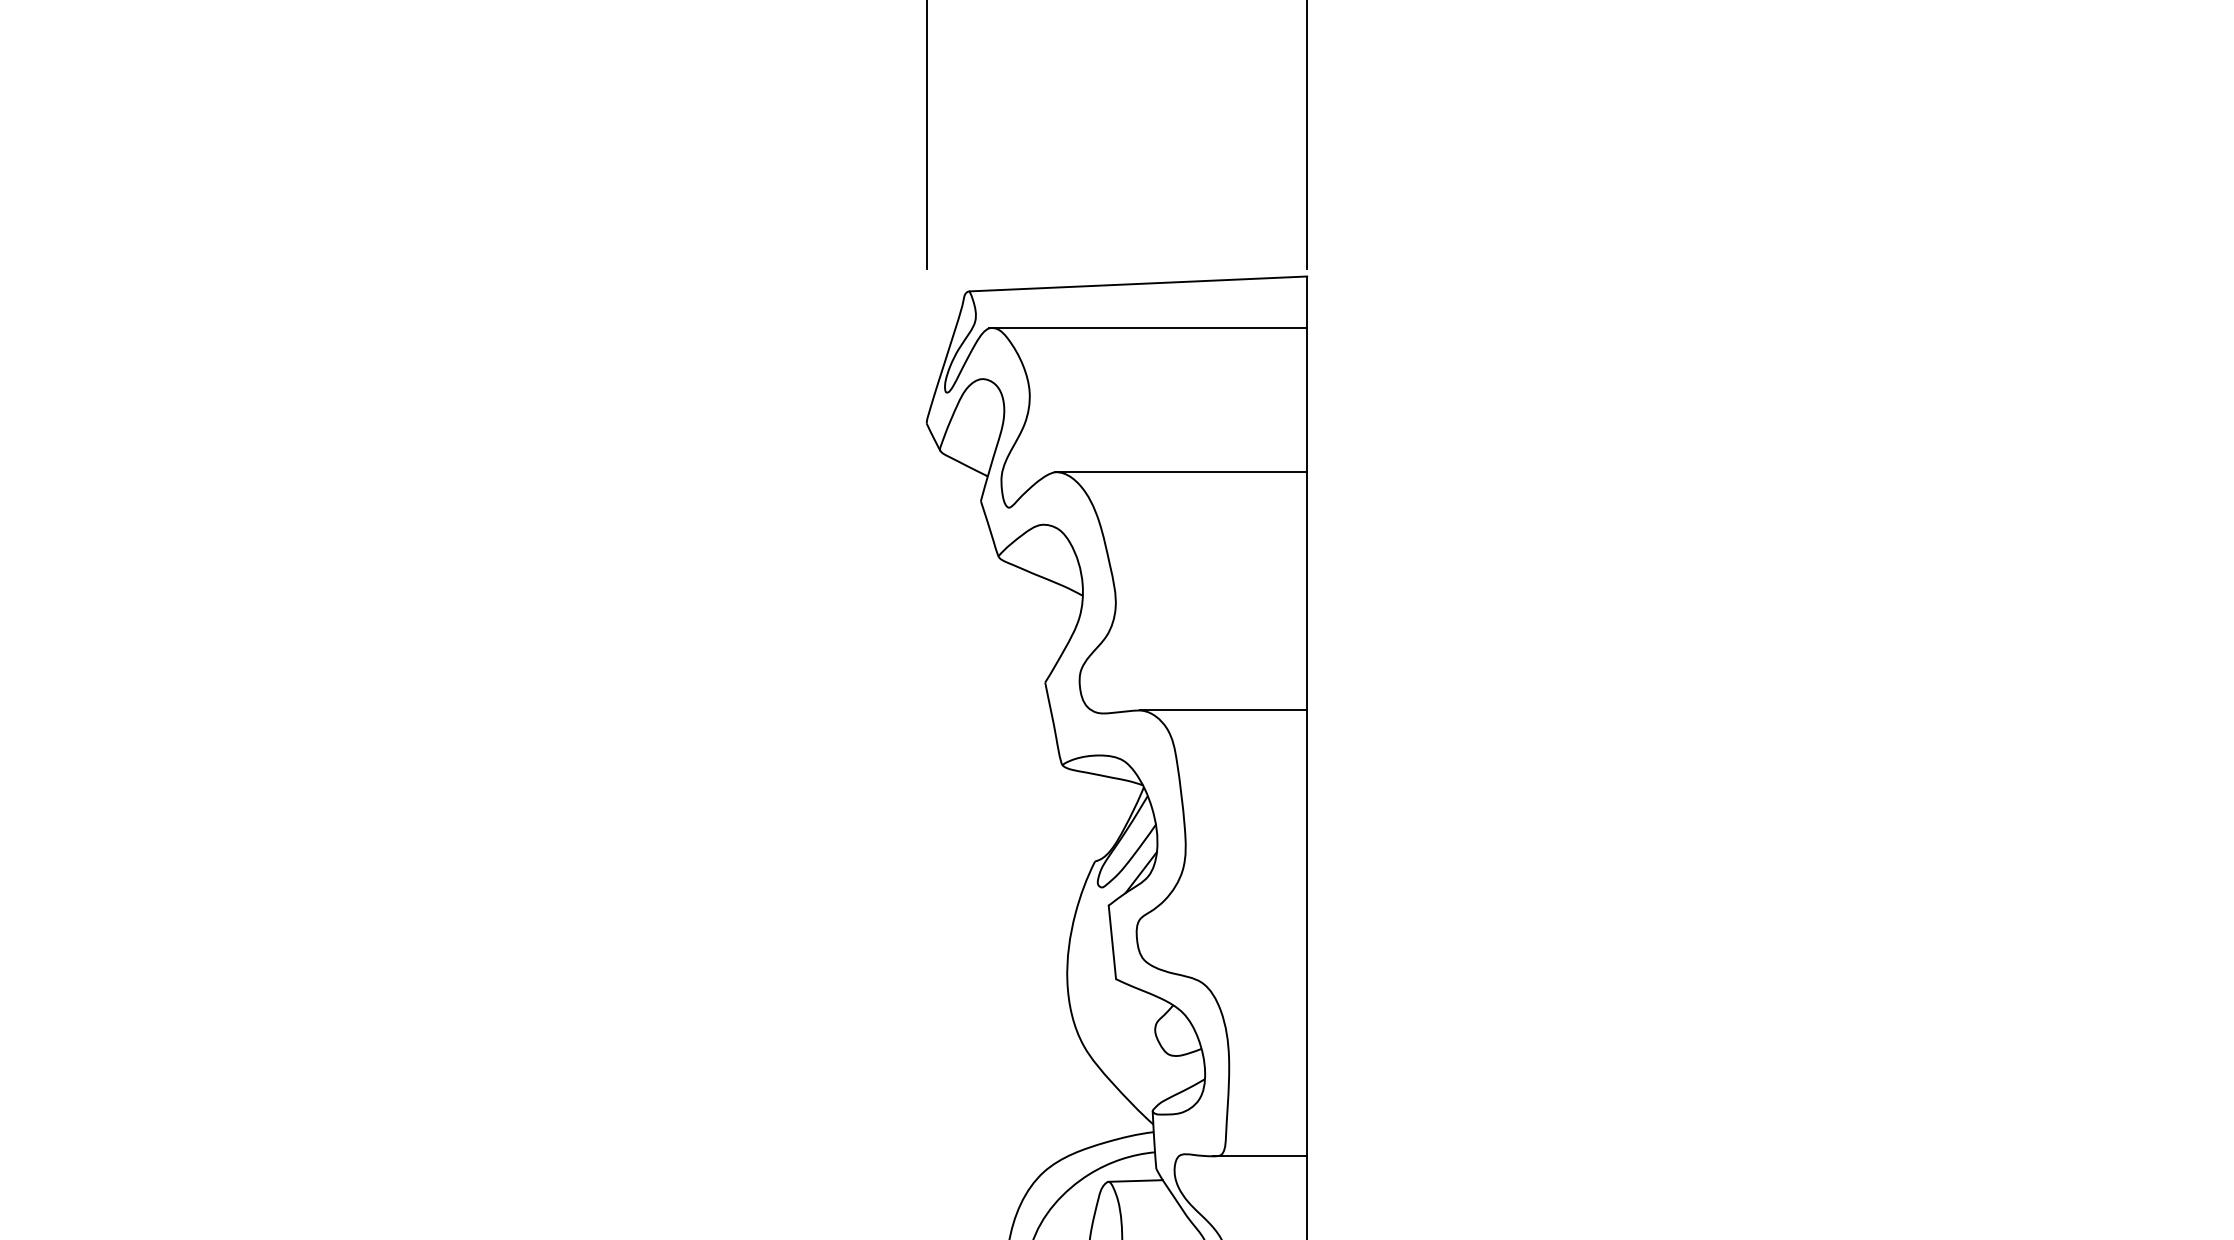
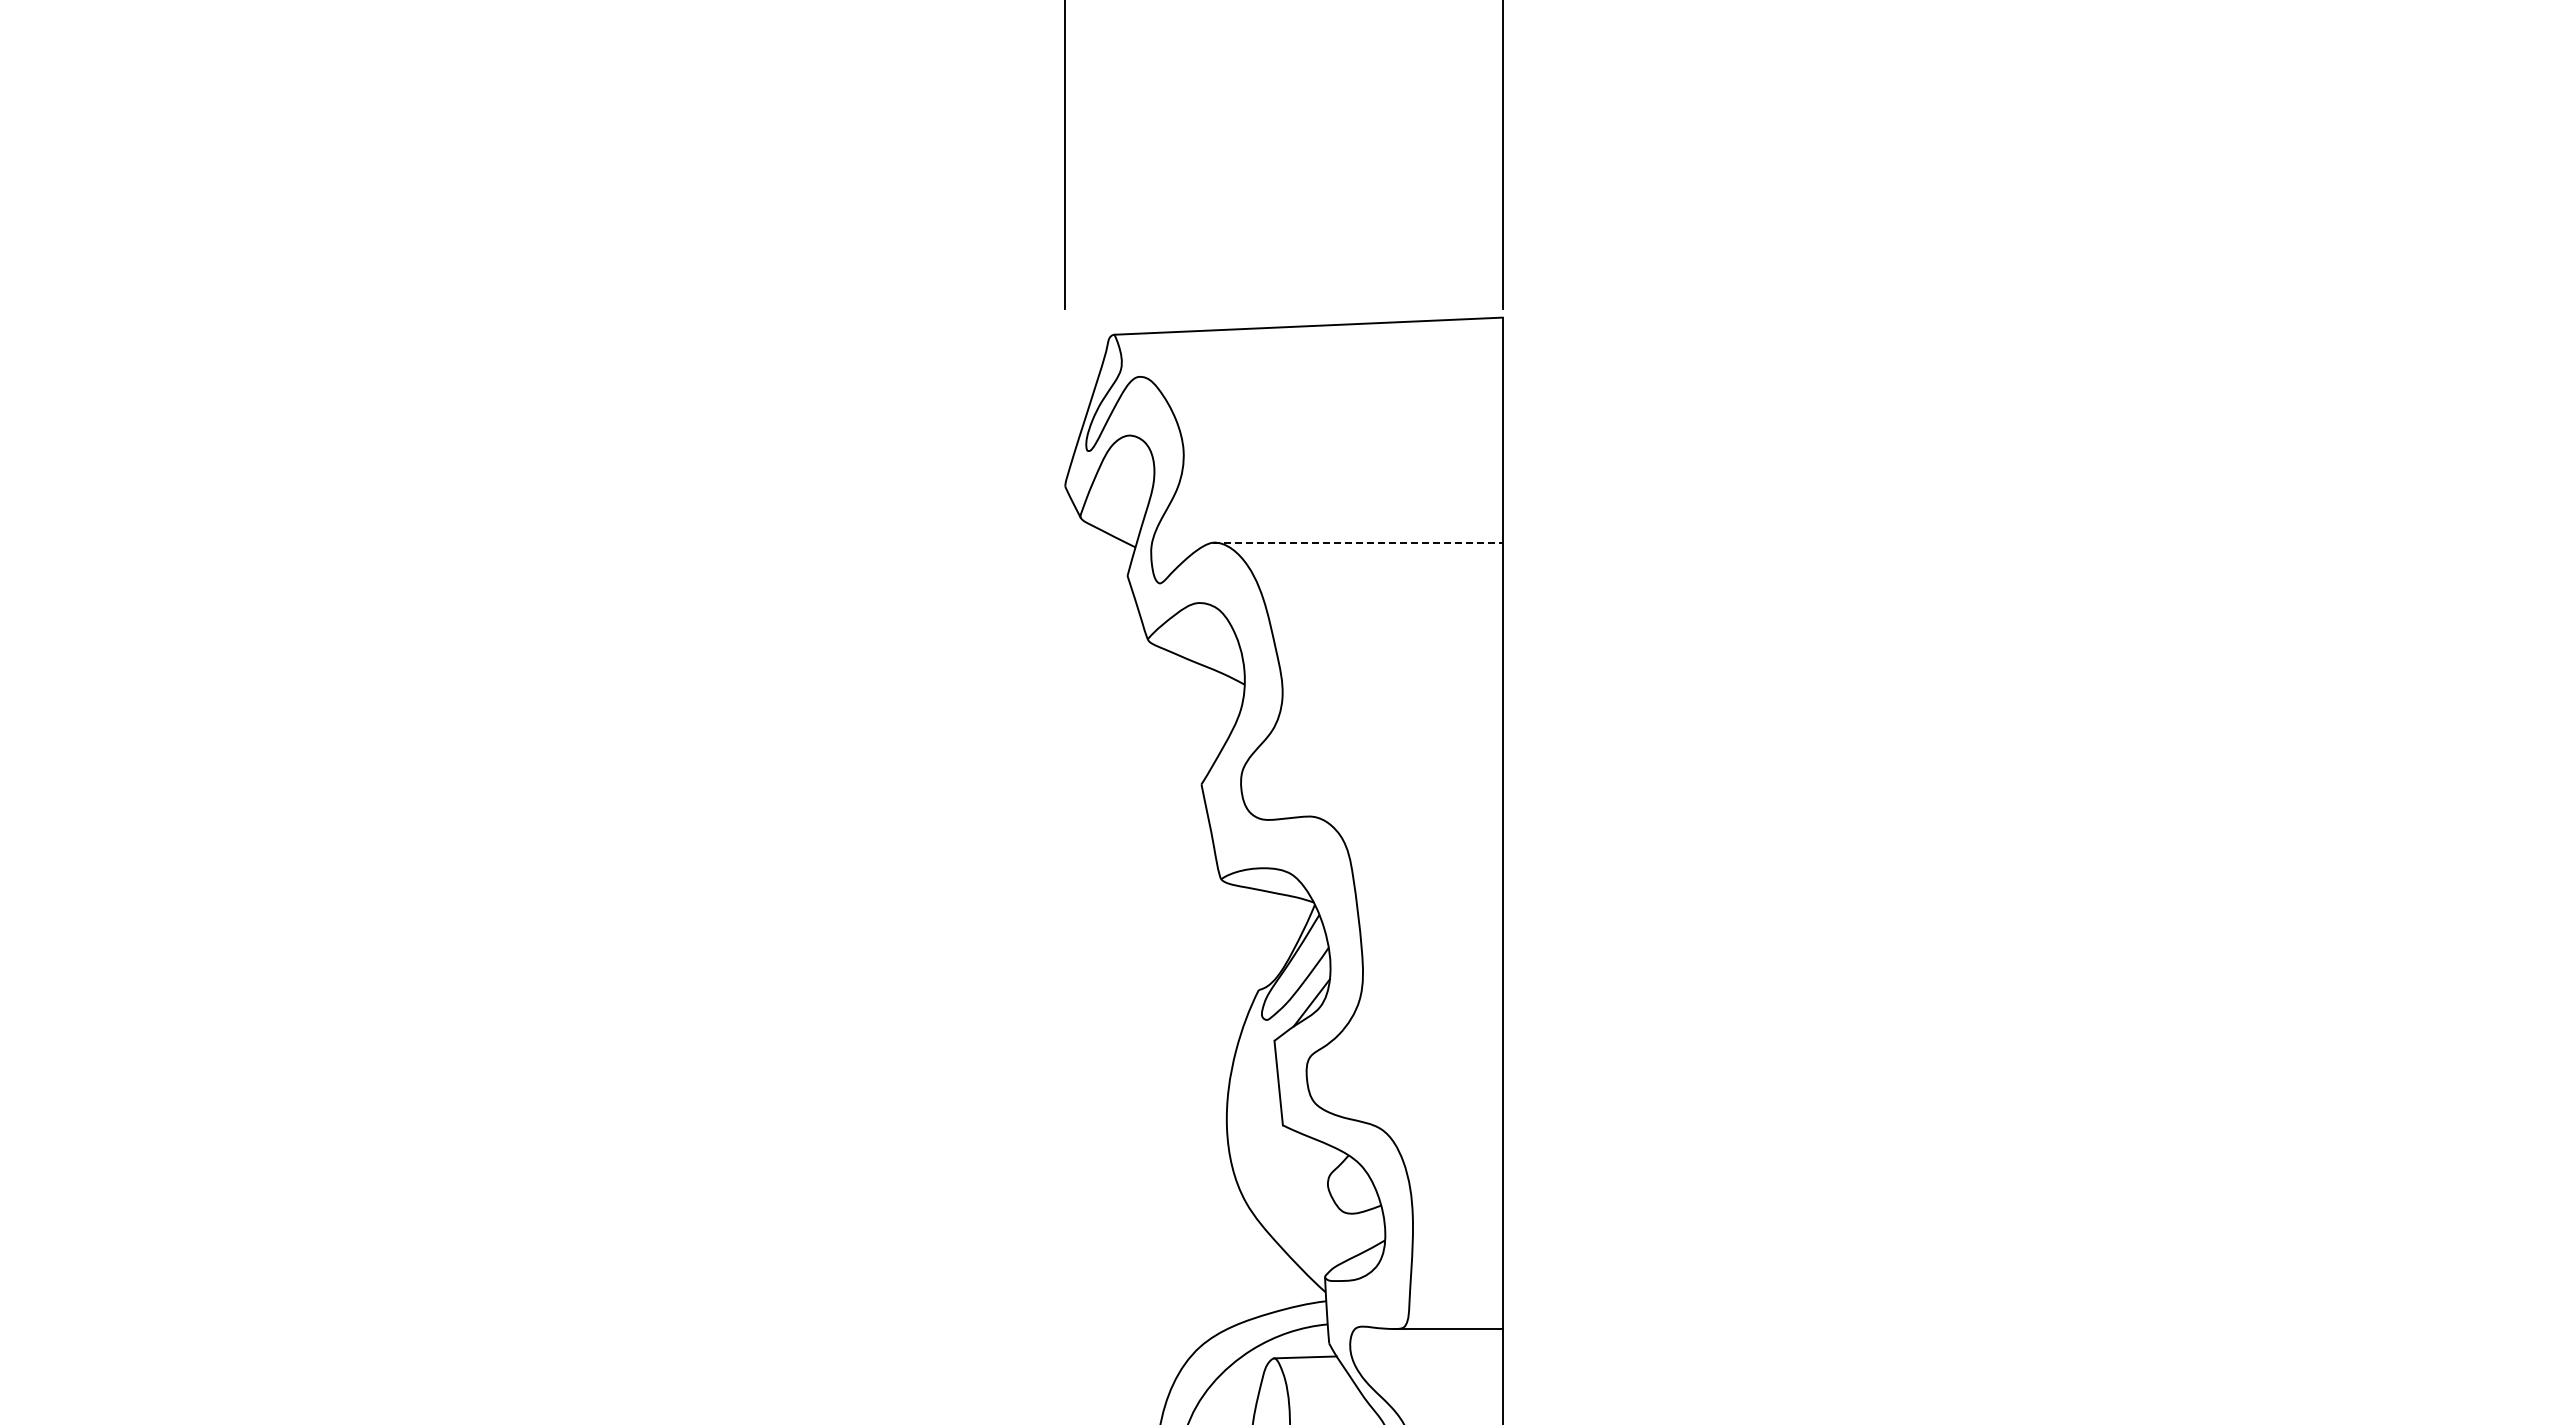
line: (1147, 328) -> (1319, 377), removed
line: (1180, 472) -> (1357, 542), solid -> dashed
line: (1223, 710) -> (1406, 816), removed

